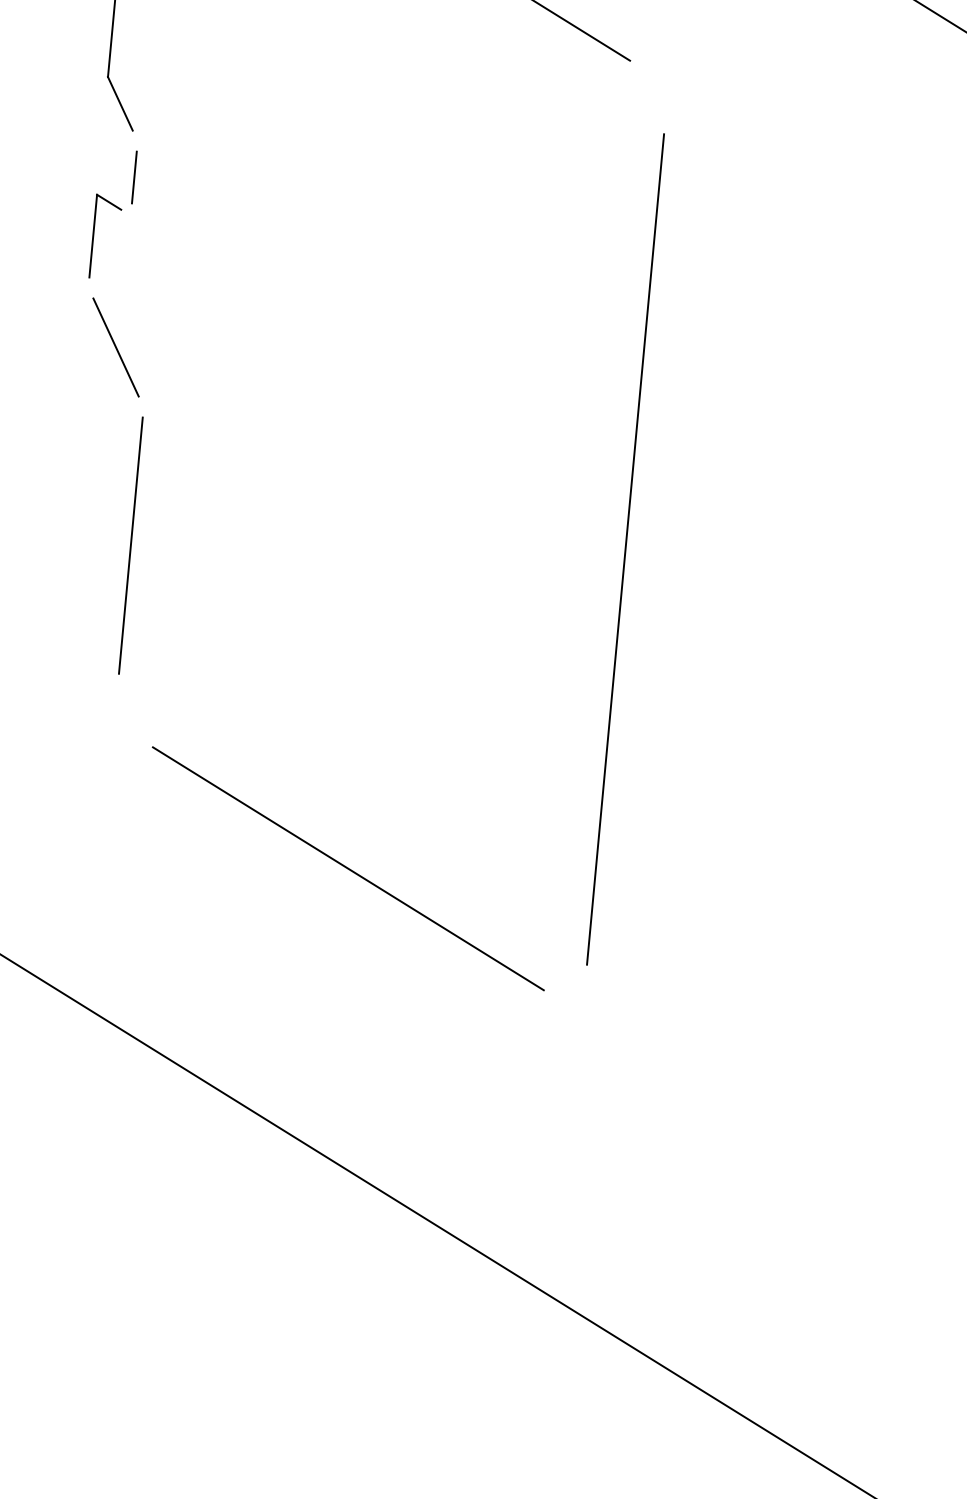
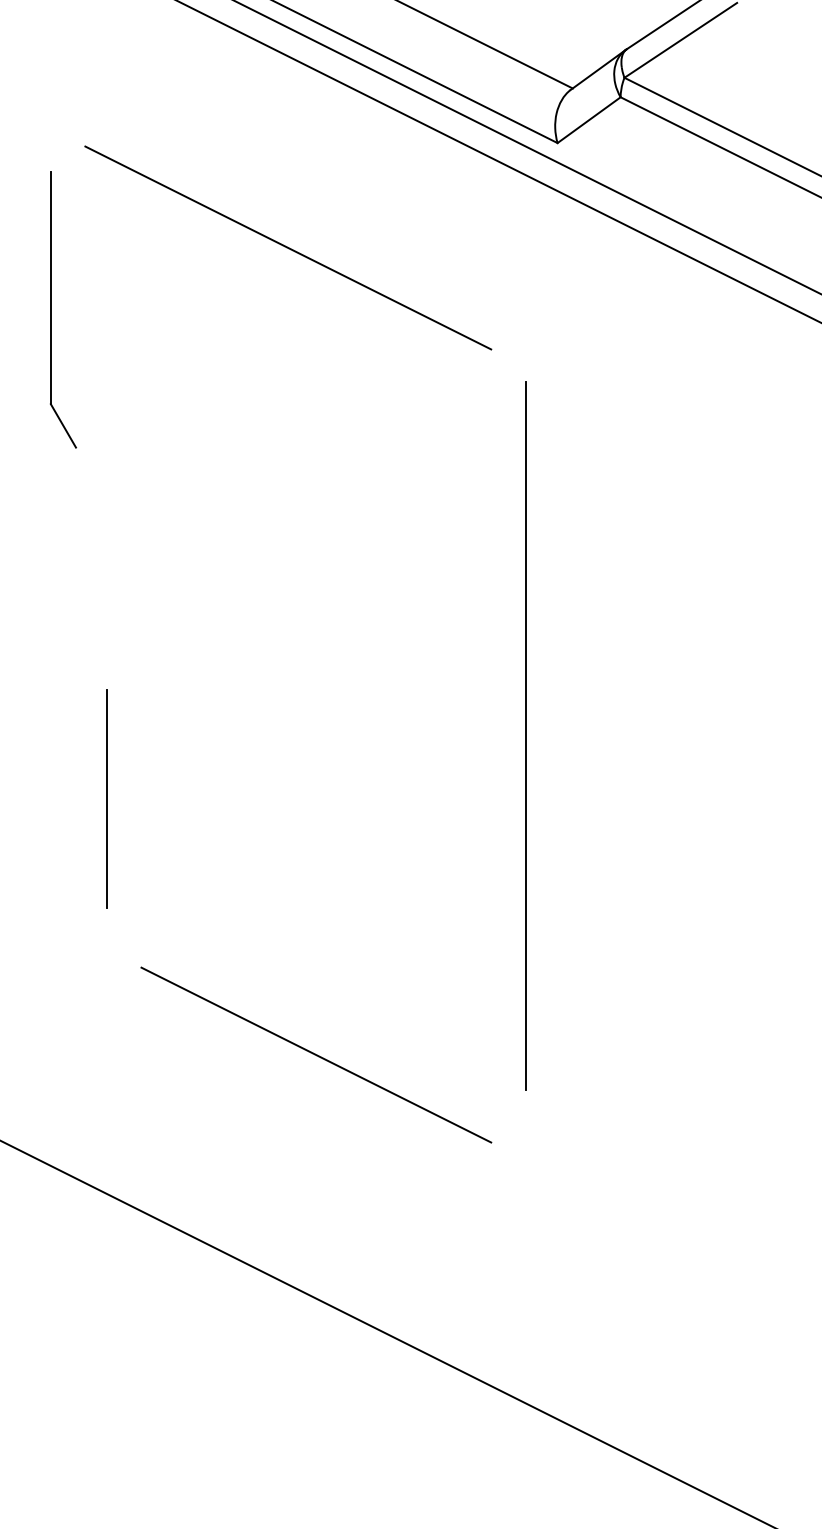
line: (134, 178) -> (81, 487), removed
part: (94, 235) -> (51, 539), removed
line: (115, 347) -> (78, 632), removed
line: (625, 548) -> (525, 735), moved

